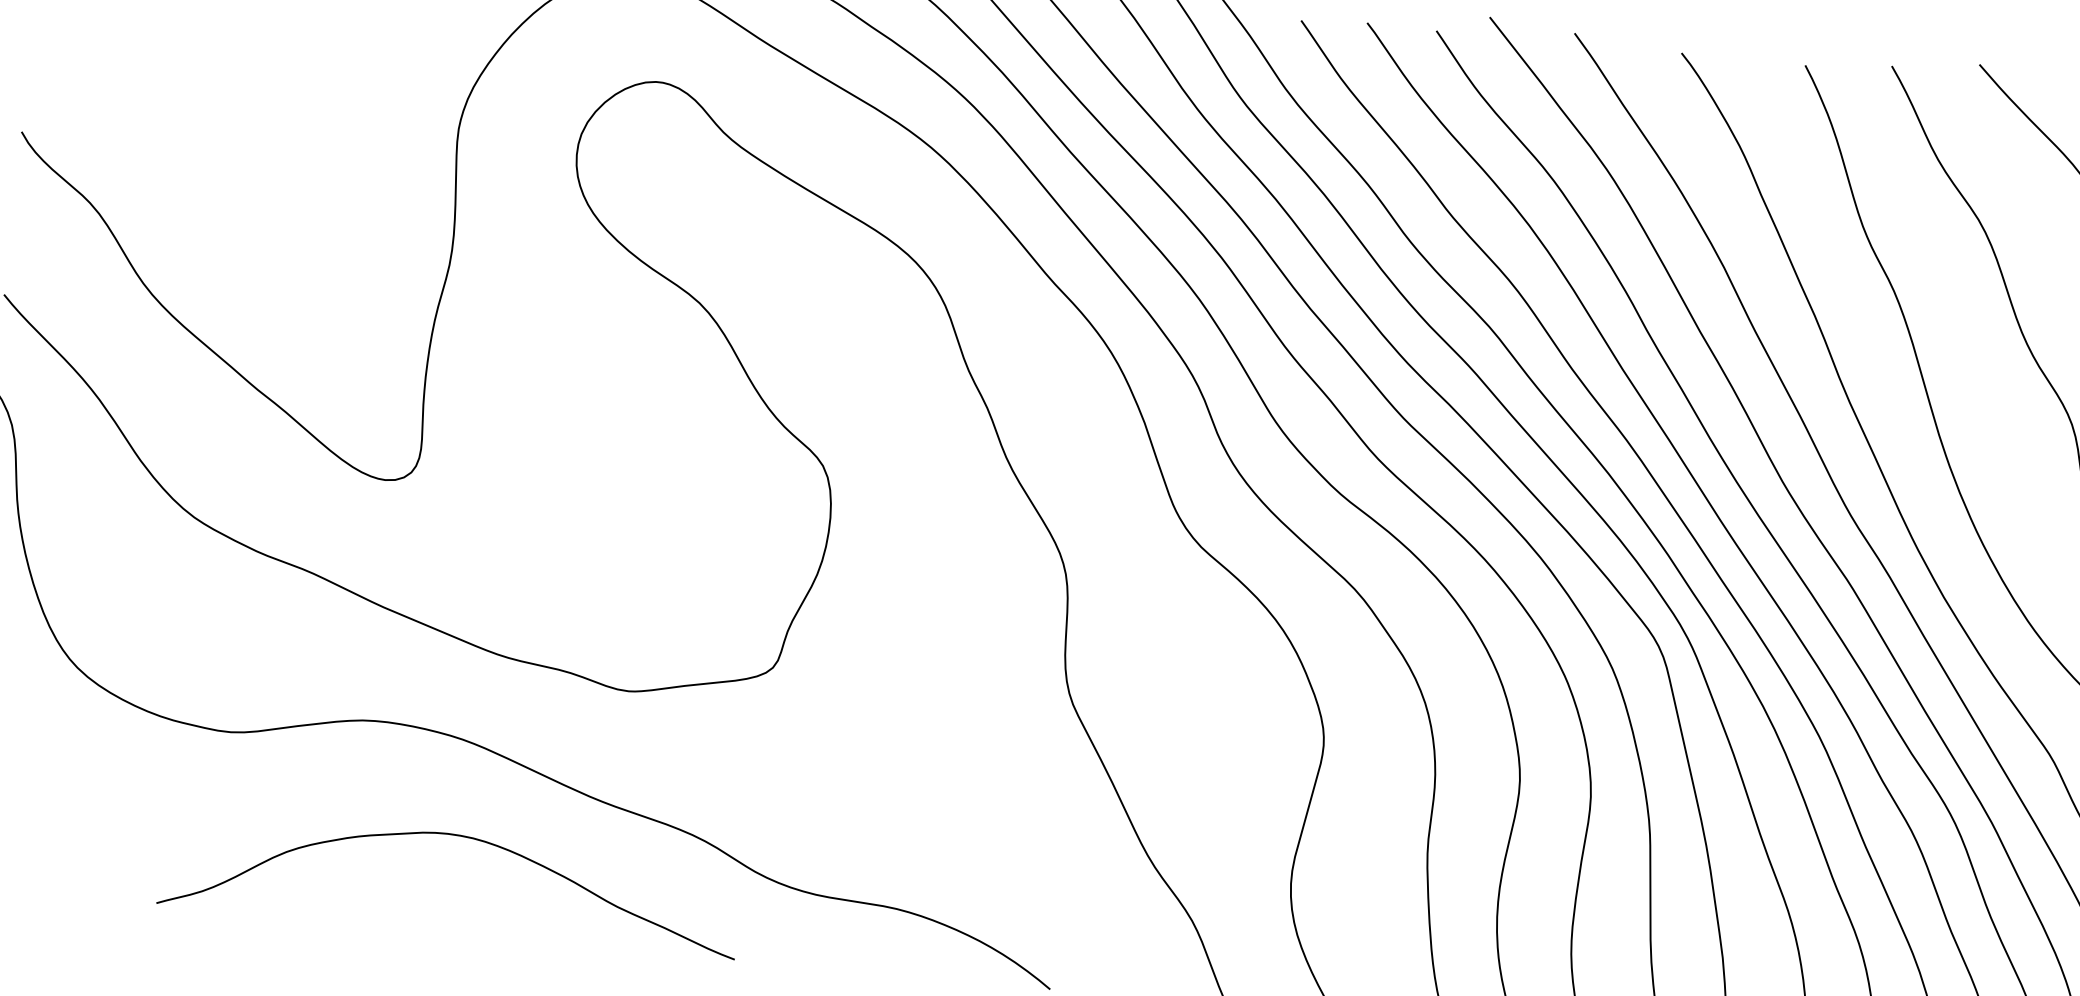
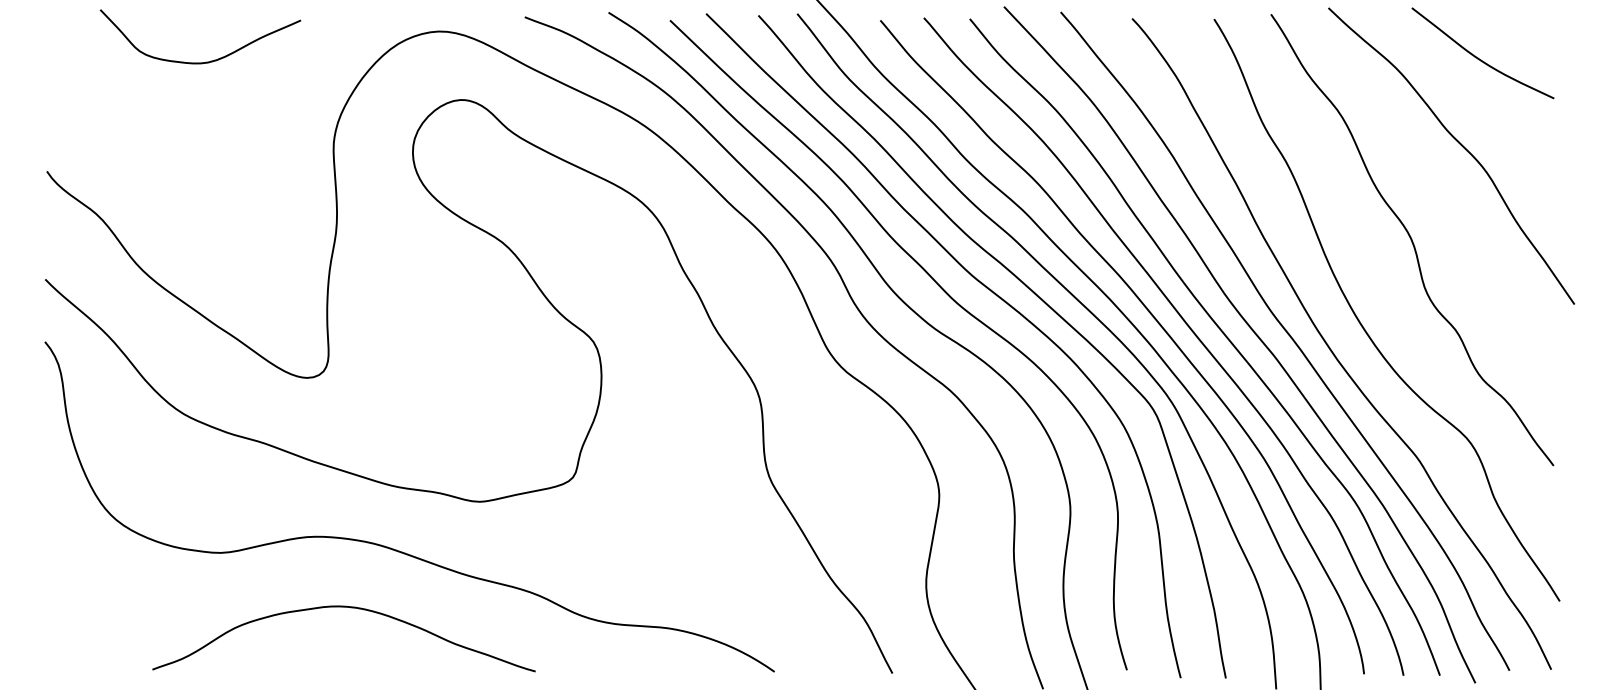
curve: (464, 838) -> (350, 608), moved

